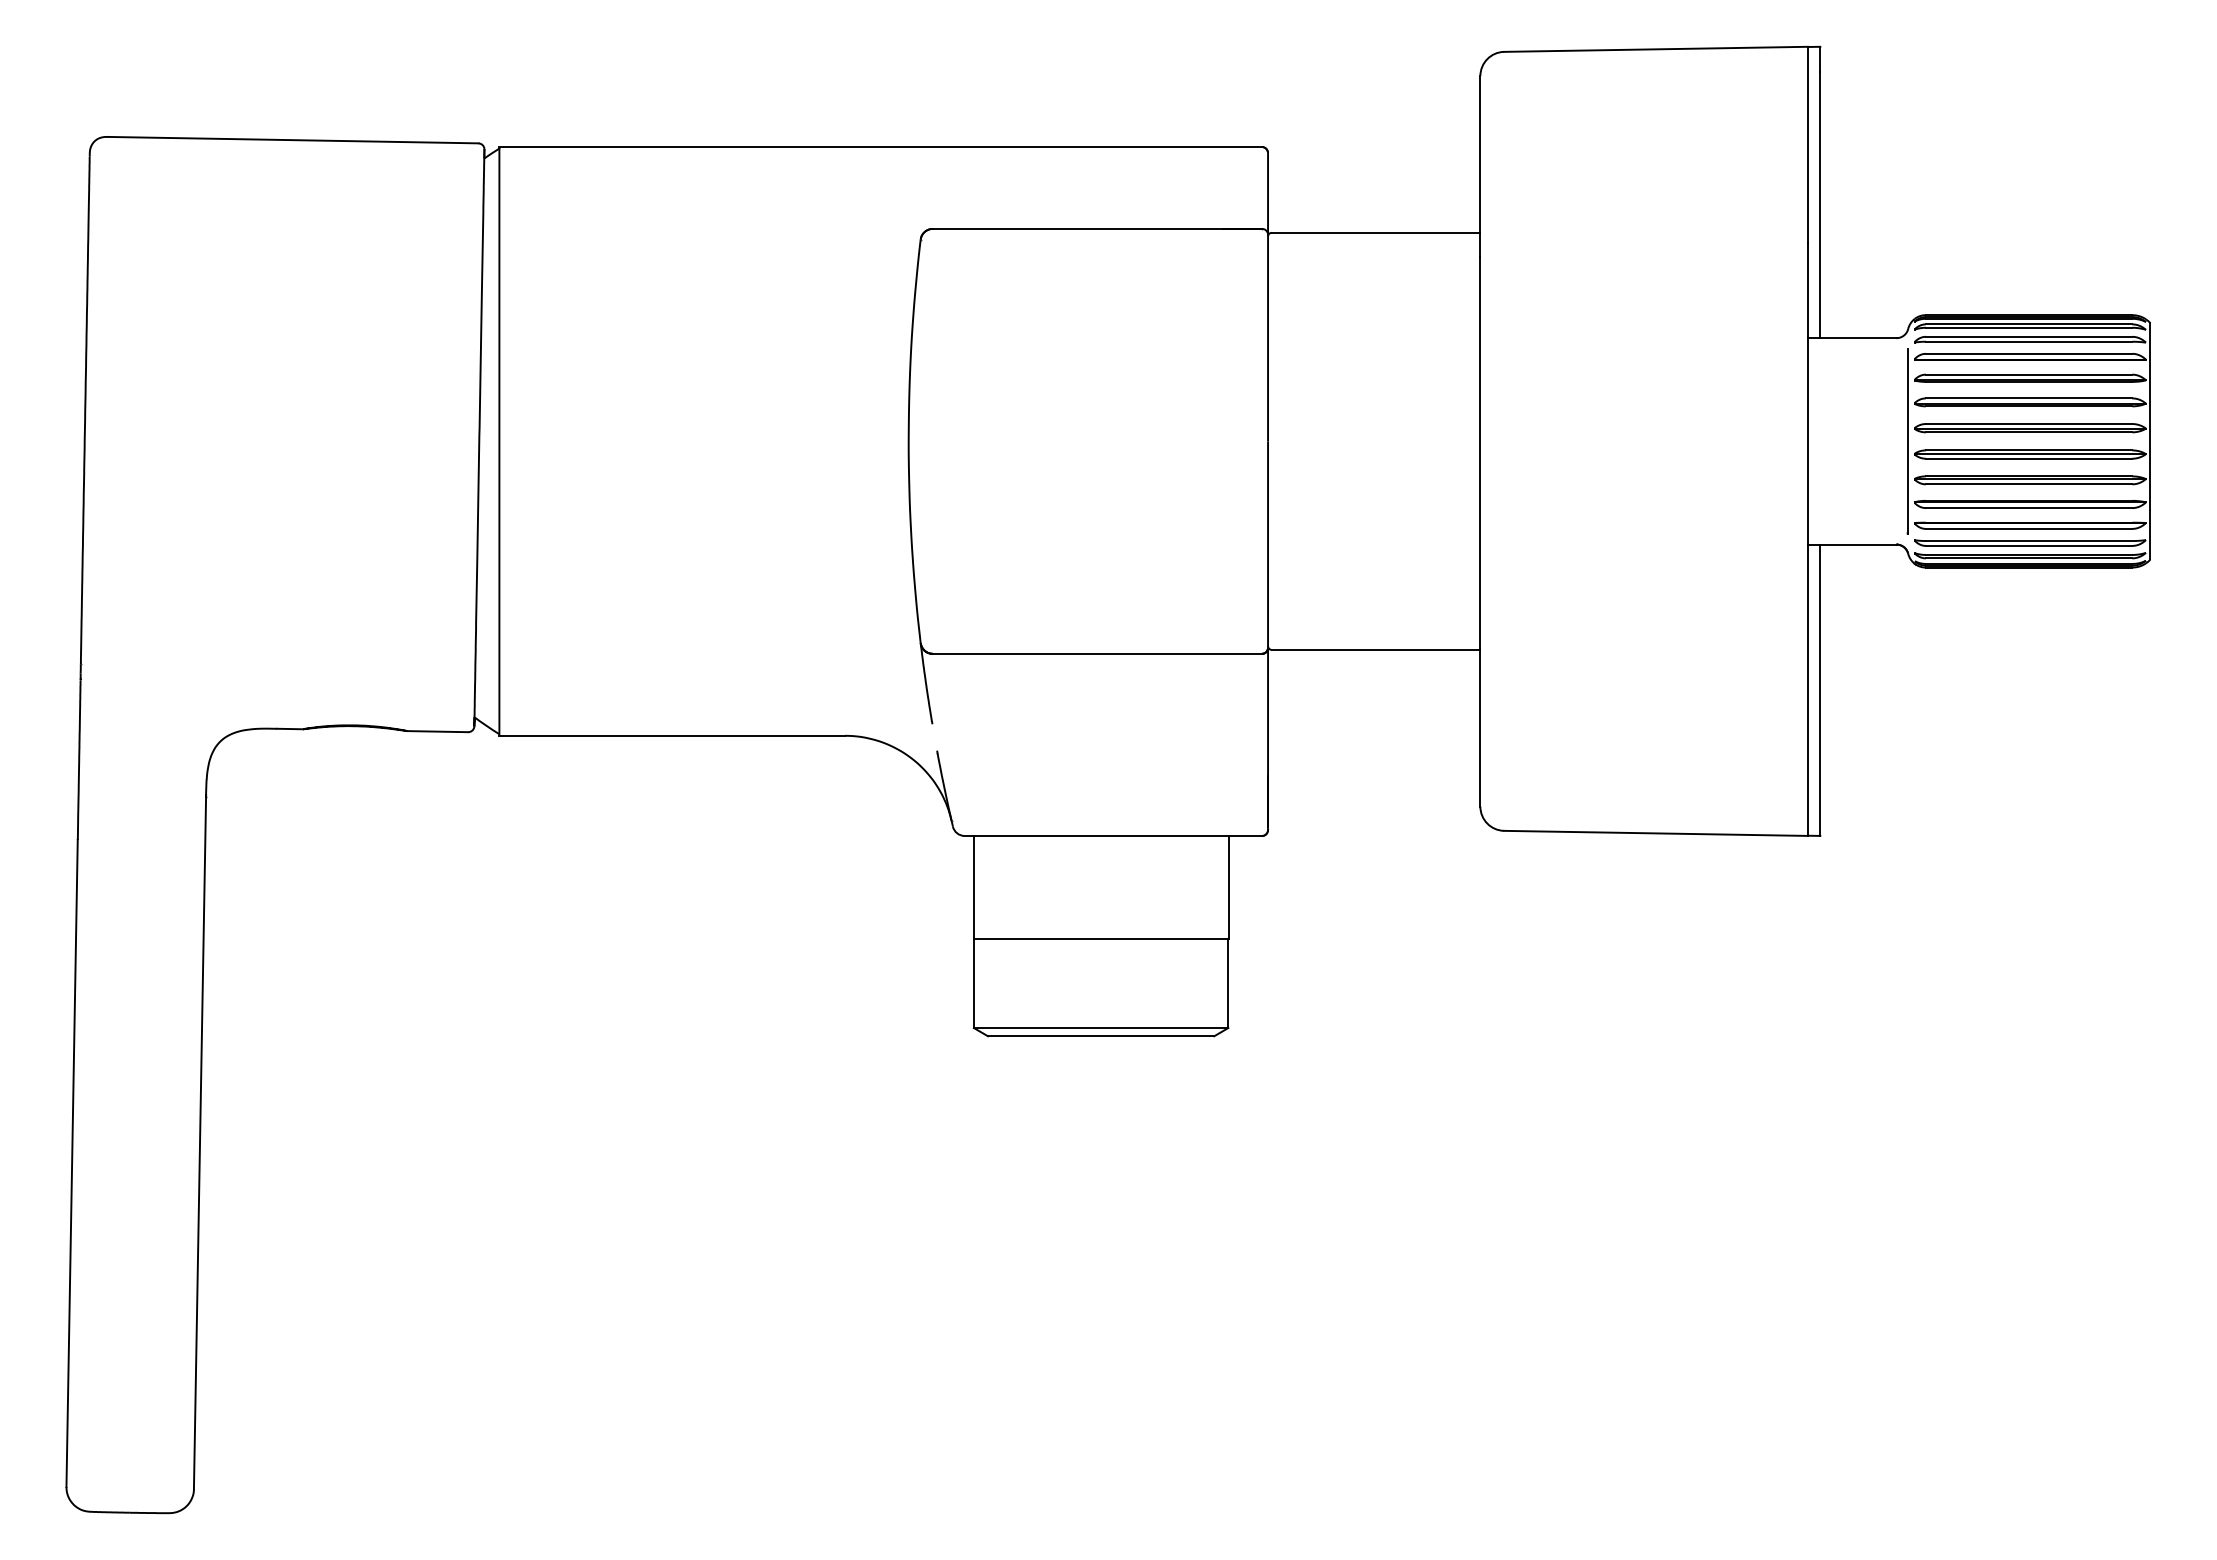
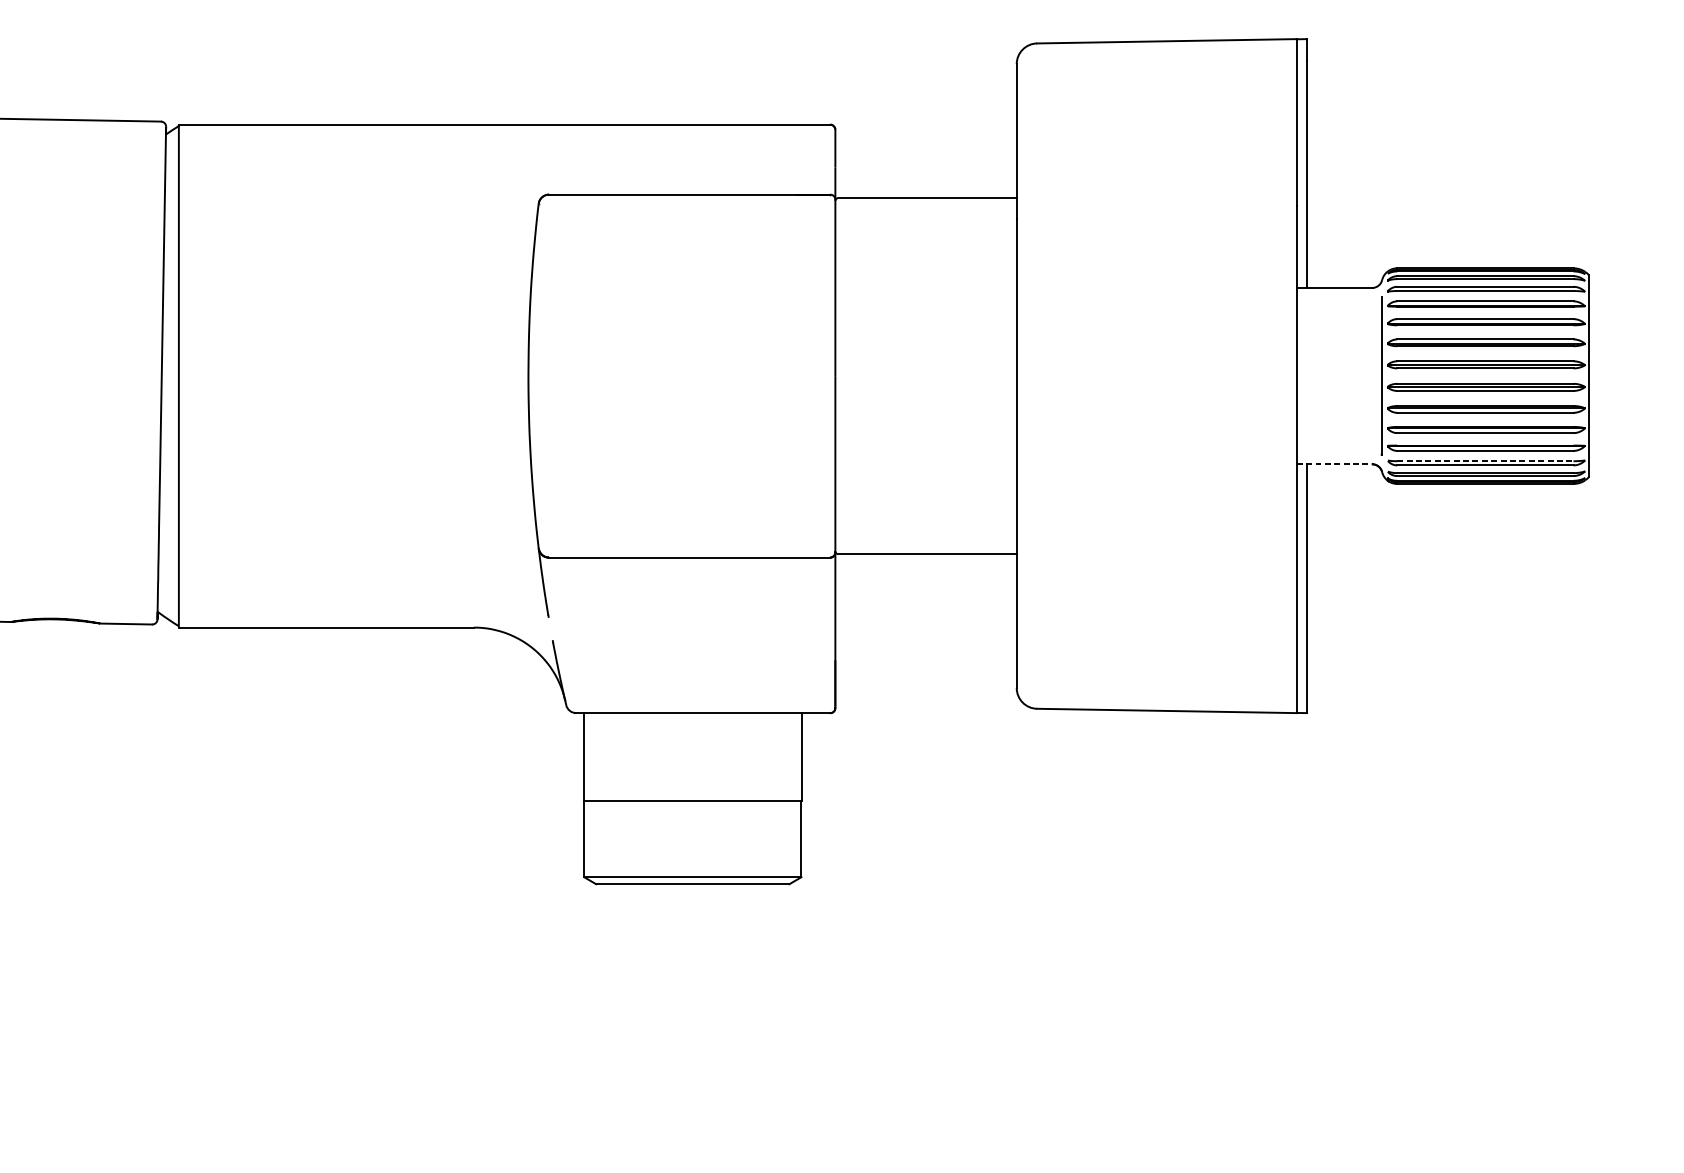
line: (2029, 541) -> (1485, 461), solid -> dashed
line: (1853, 544) -> (1335, 464), solid -> dashed

